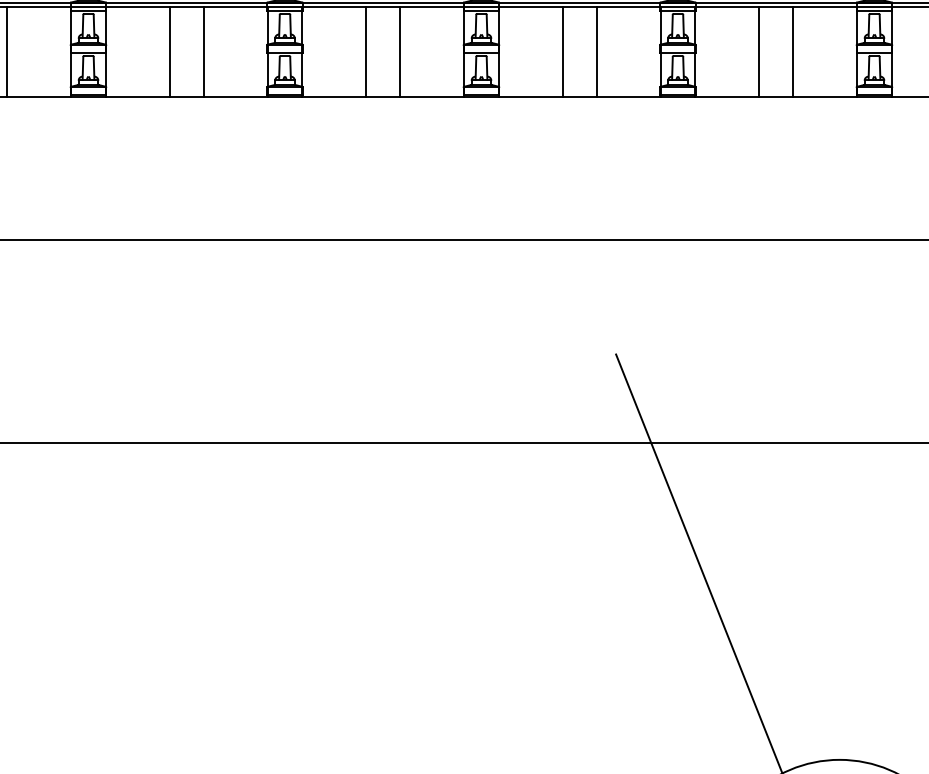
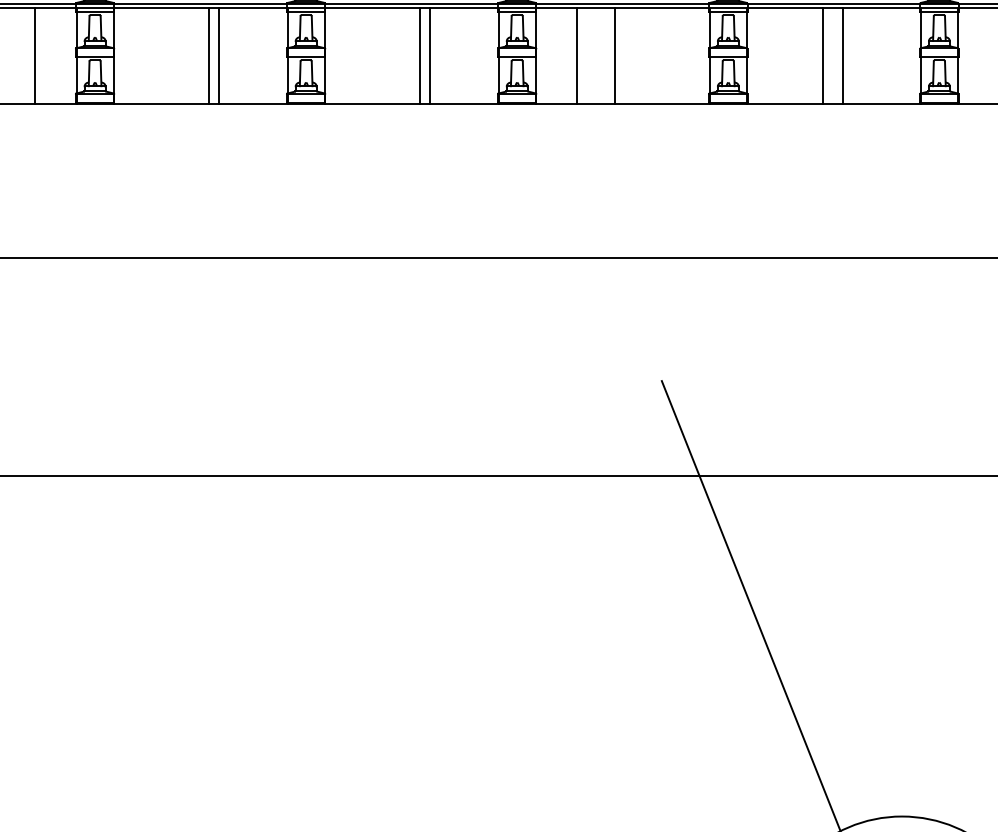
line: (7, 51) -> (35, 55), moved
line: (169, 51) -> (209, 55), moved
line: (366, 51) -> (420, 55), moved
line: (562, 51) -> (577, 55), moved
line: (597, 51) -> (615, 55), moved
line: (759, 51) -> (843, 55), moved
line: (793, 51) -> (823, 55), moved

